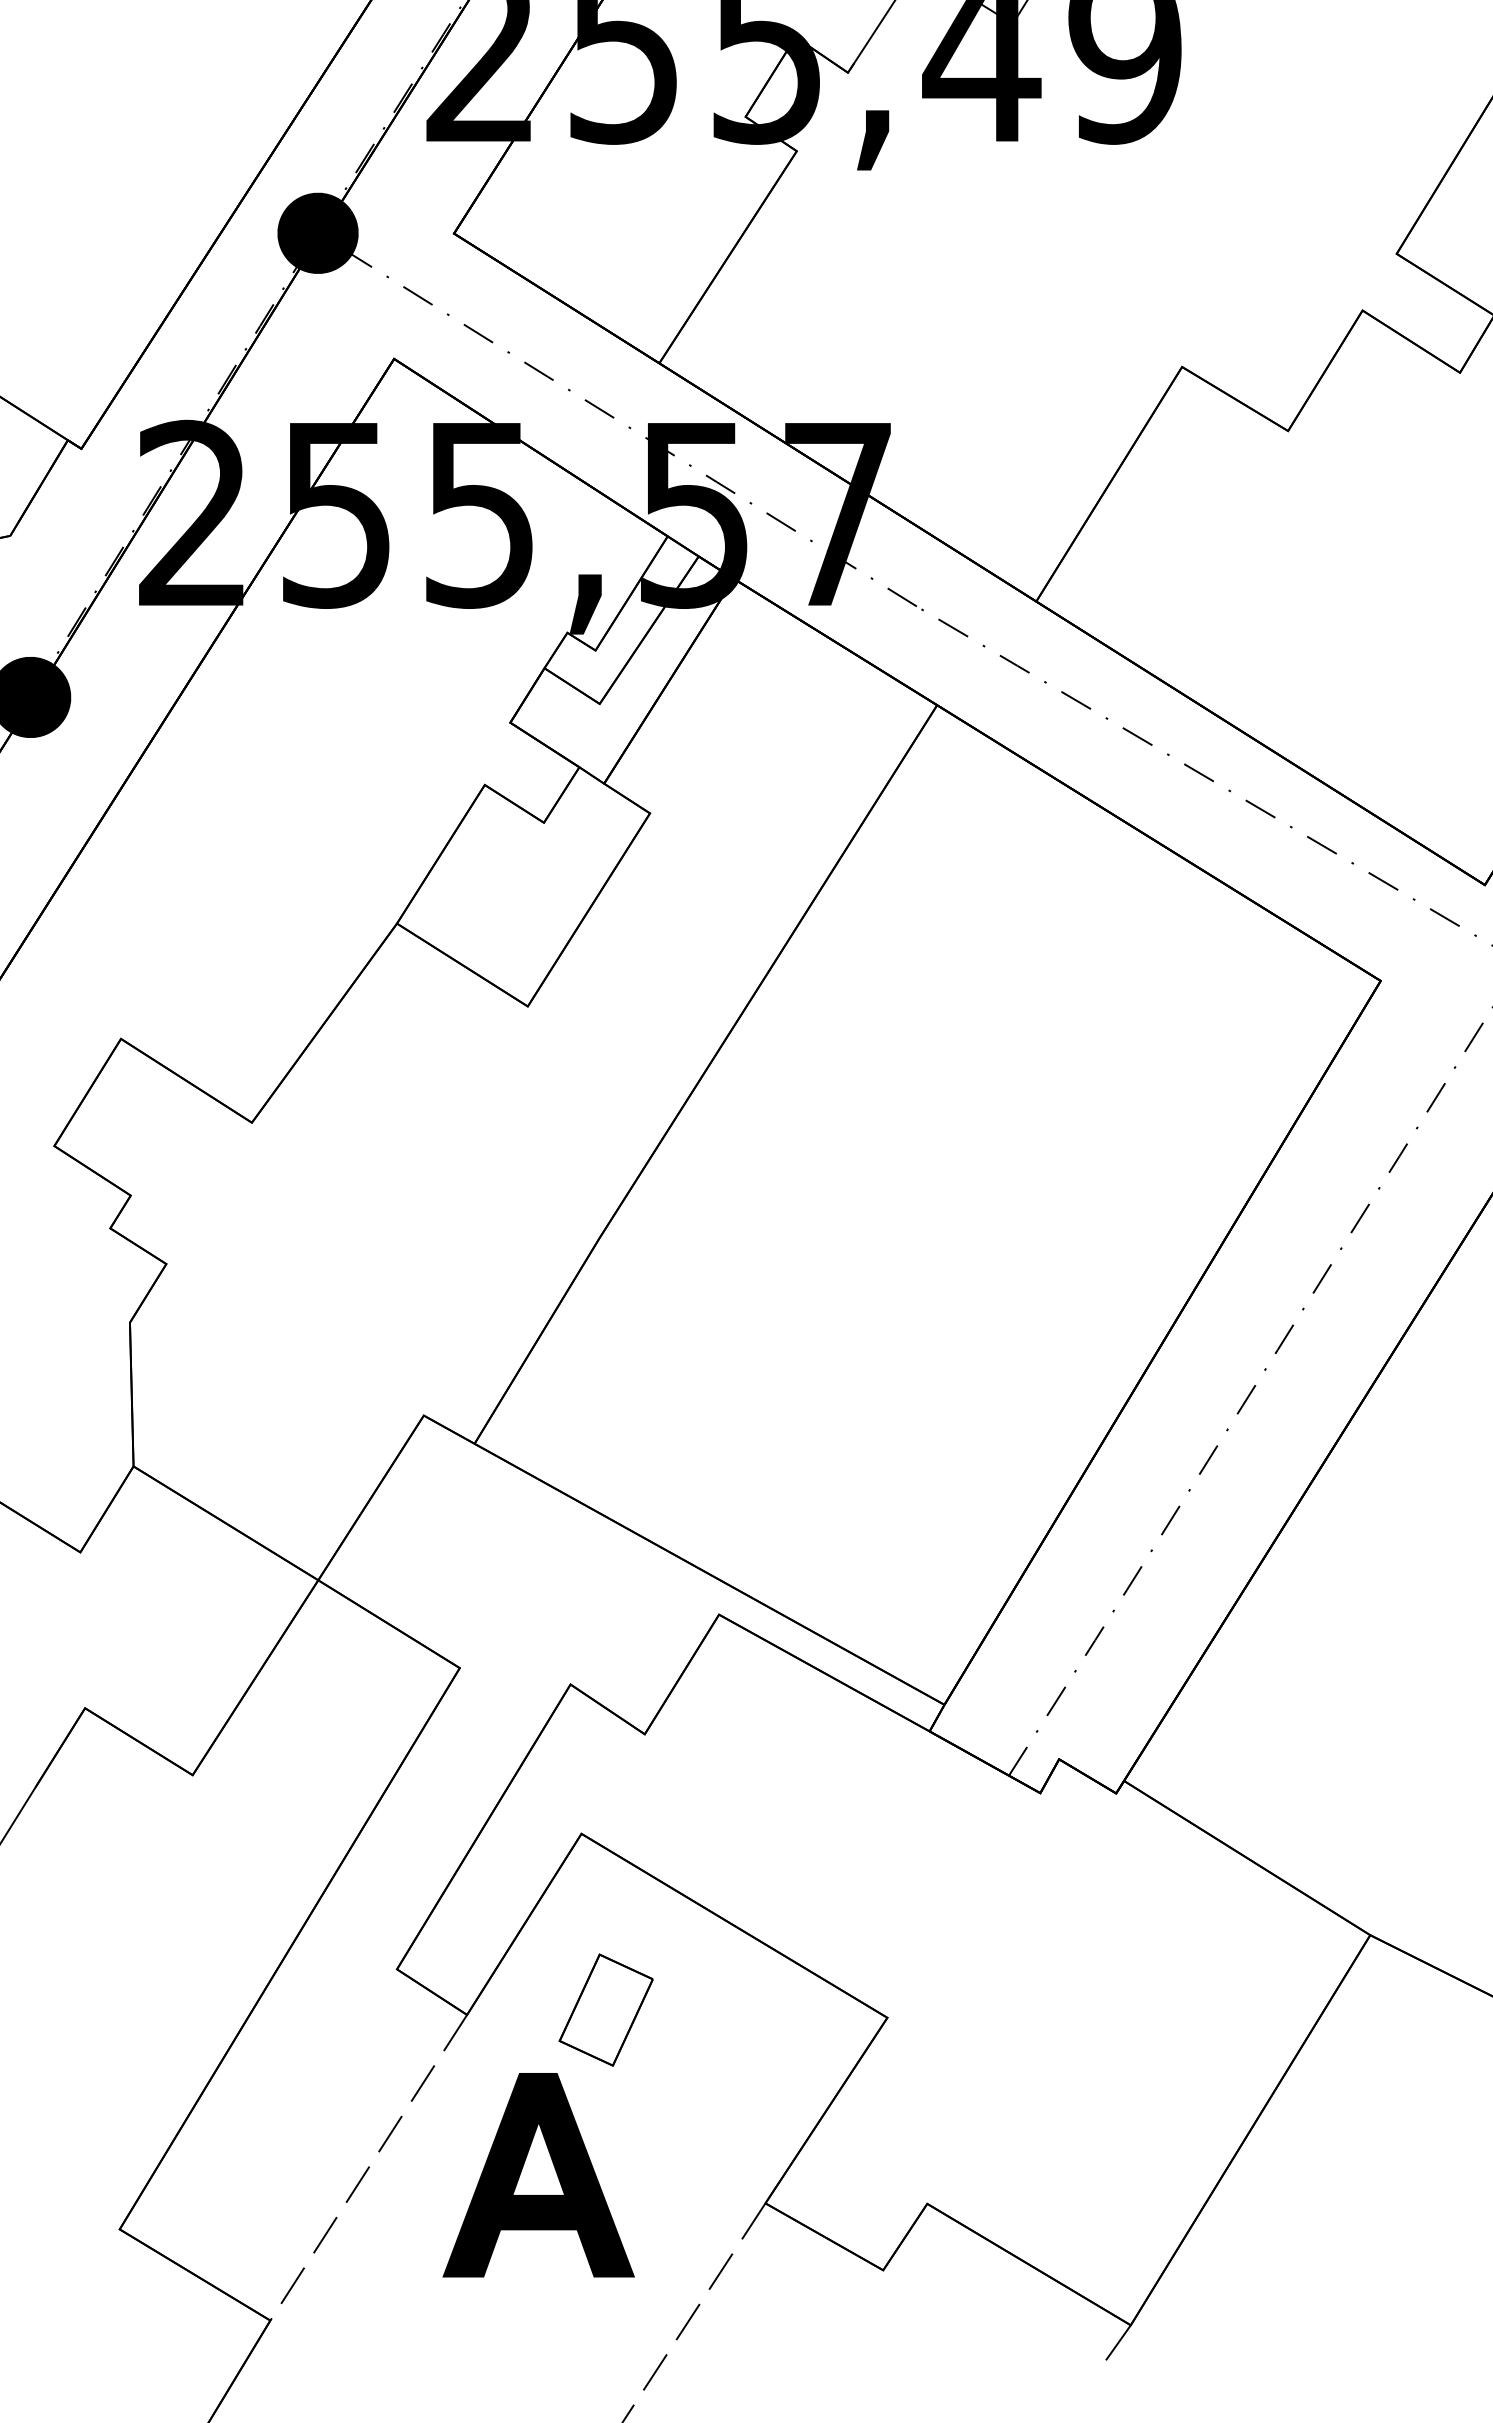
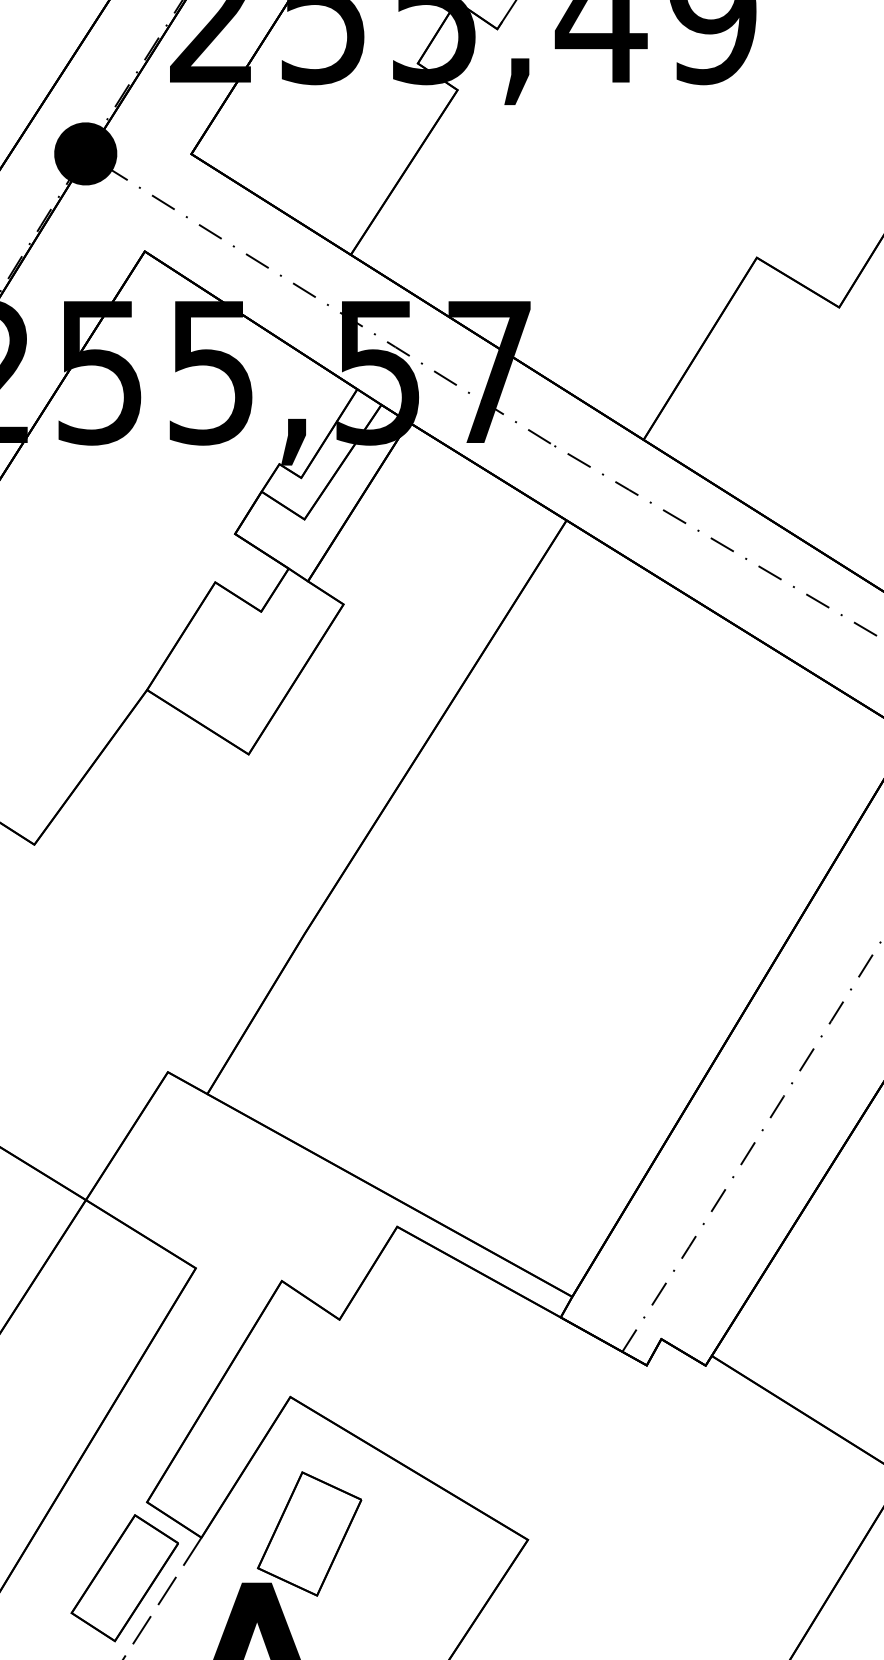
part: (605, 2009) -> (309, 1533), size x1.43
part: (367, 2066) -> (124, 1577), added

